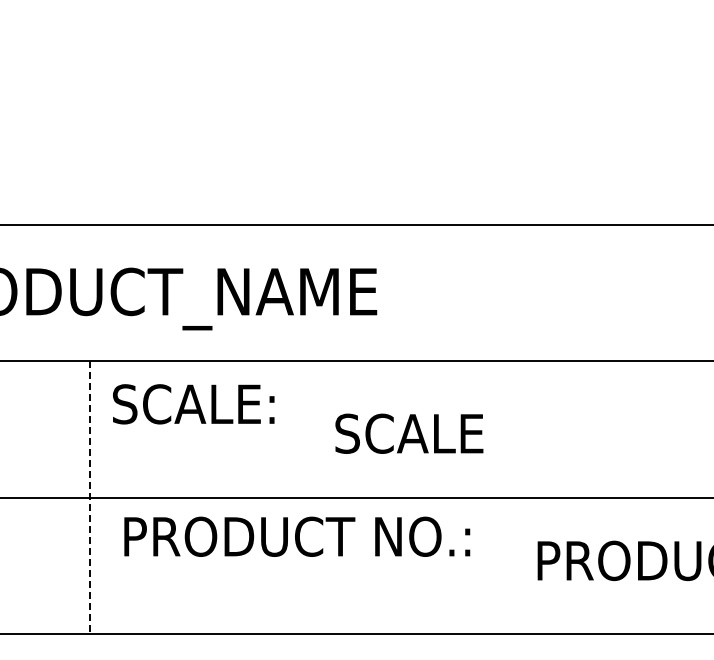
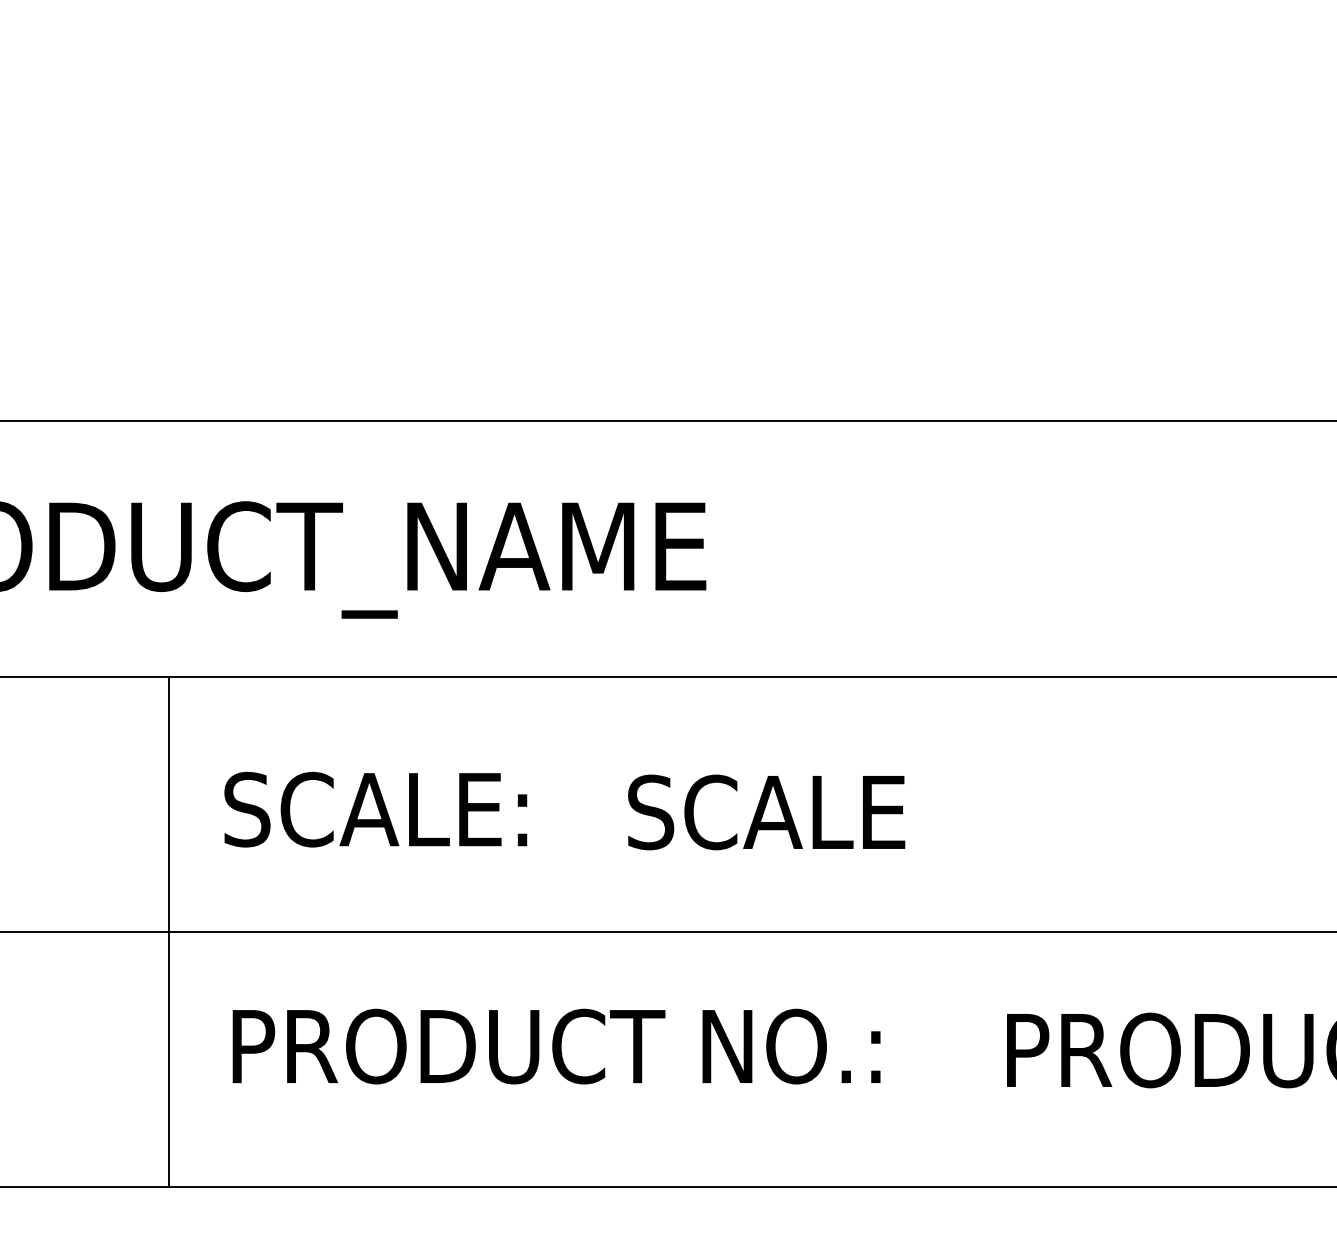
text: (193, 404) -> (375, 809), moved
line: (90, 498) -> (169, 933), dashed -> solid
text: (297, 536) -> (557, 1045), moved

